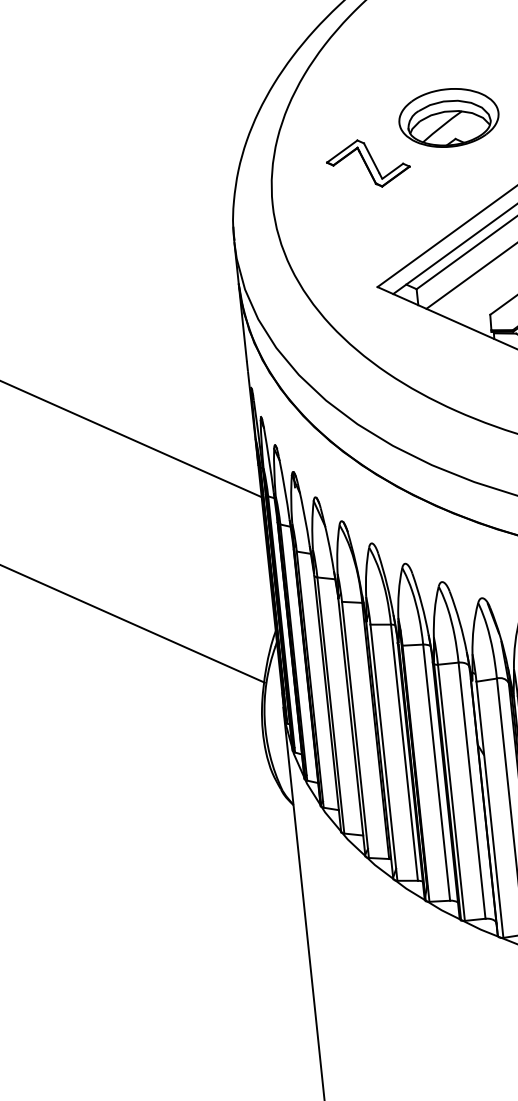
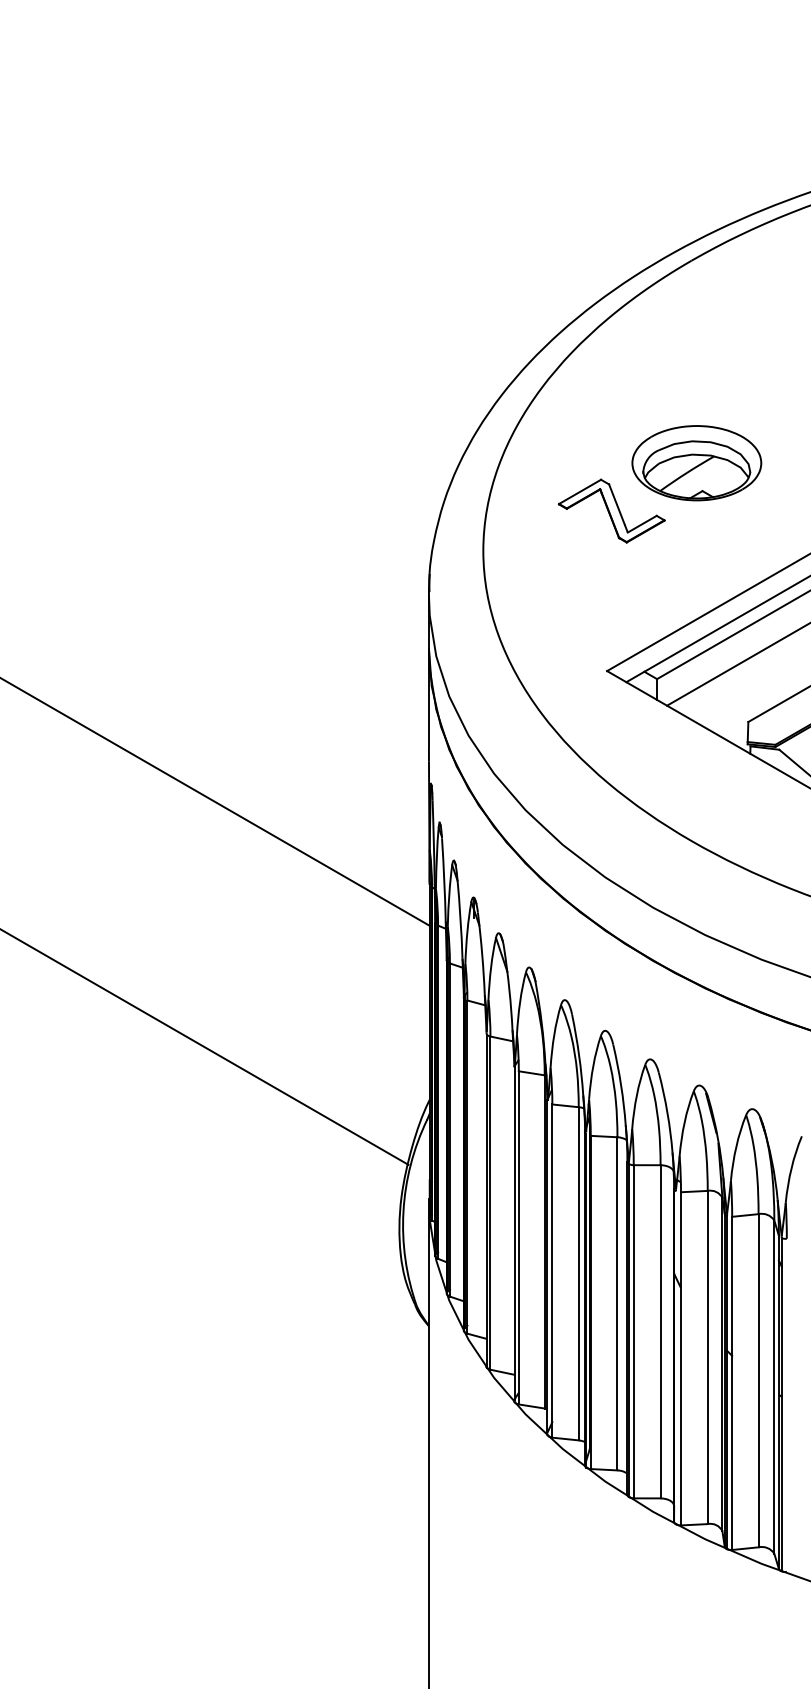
part: (448, 118) -> (696, 463), moved

